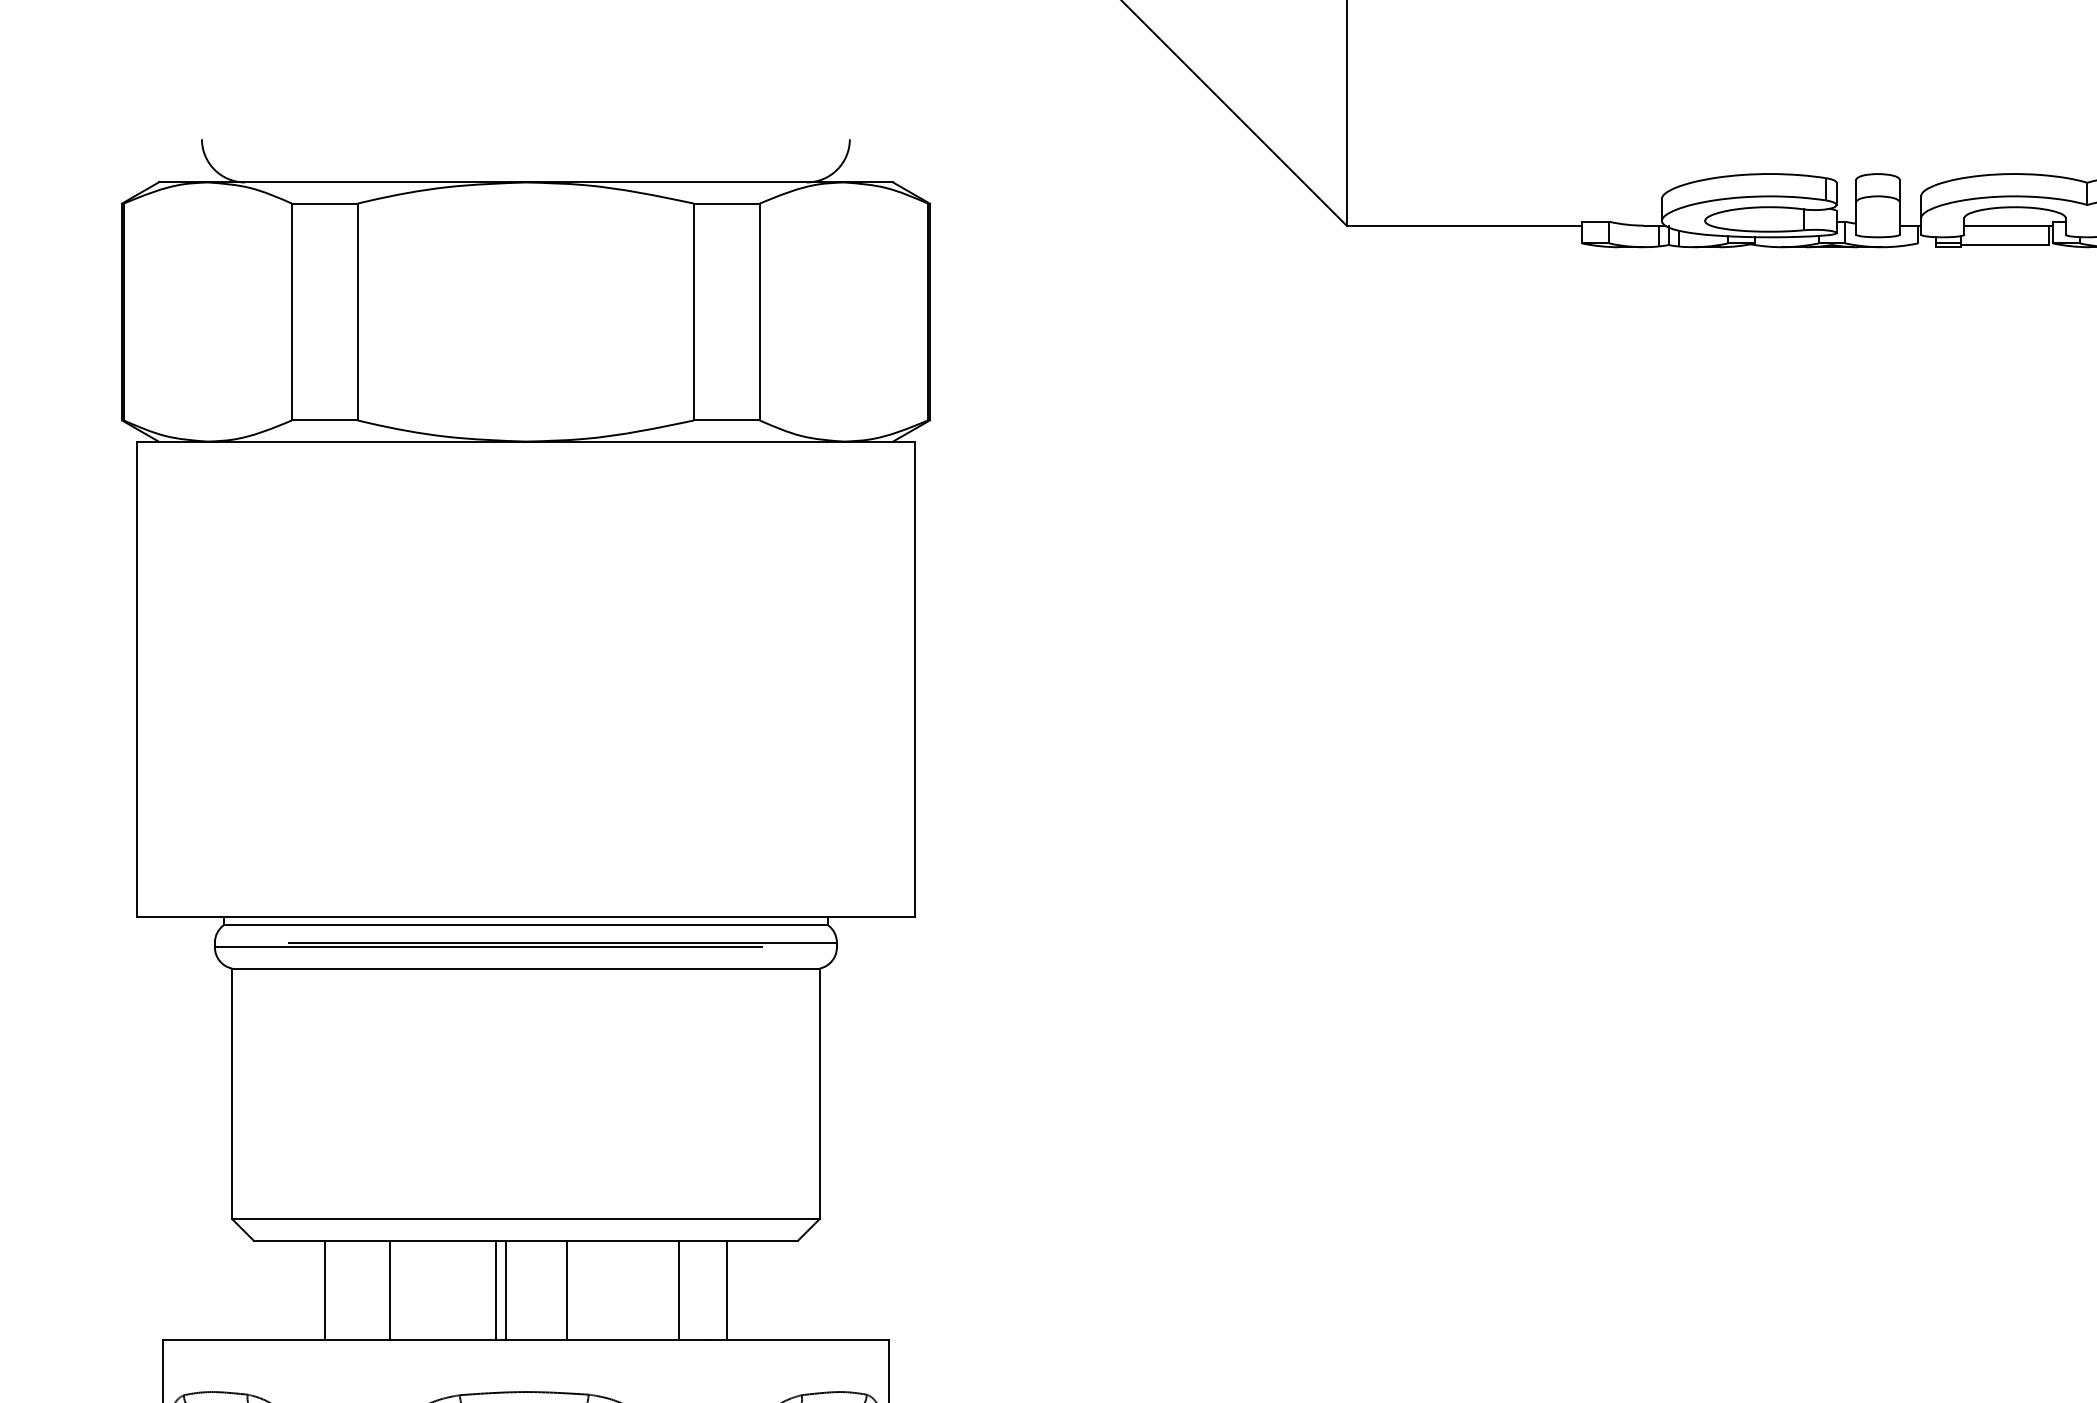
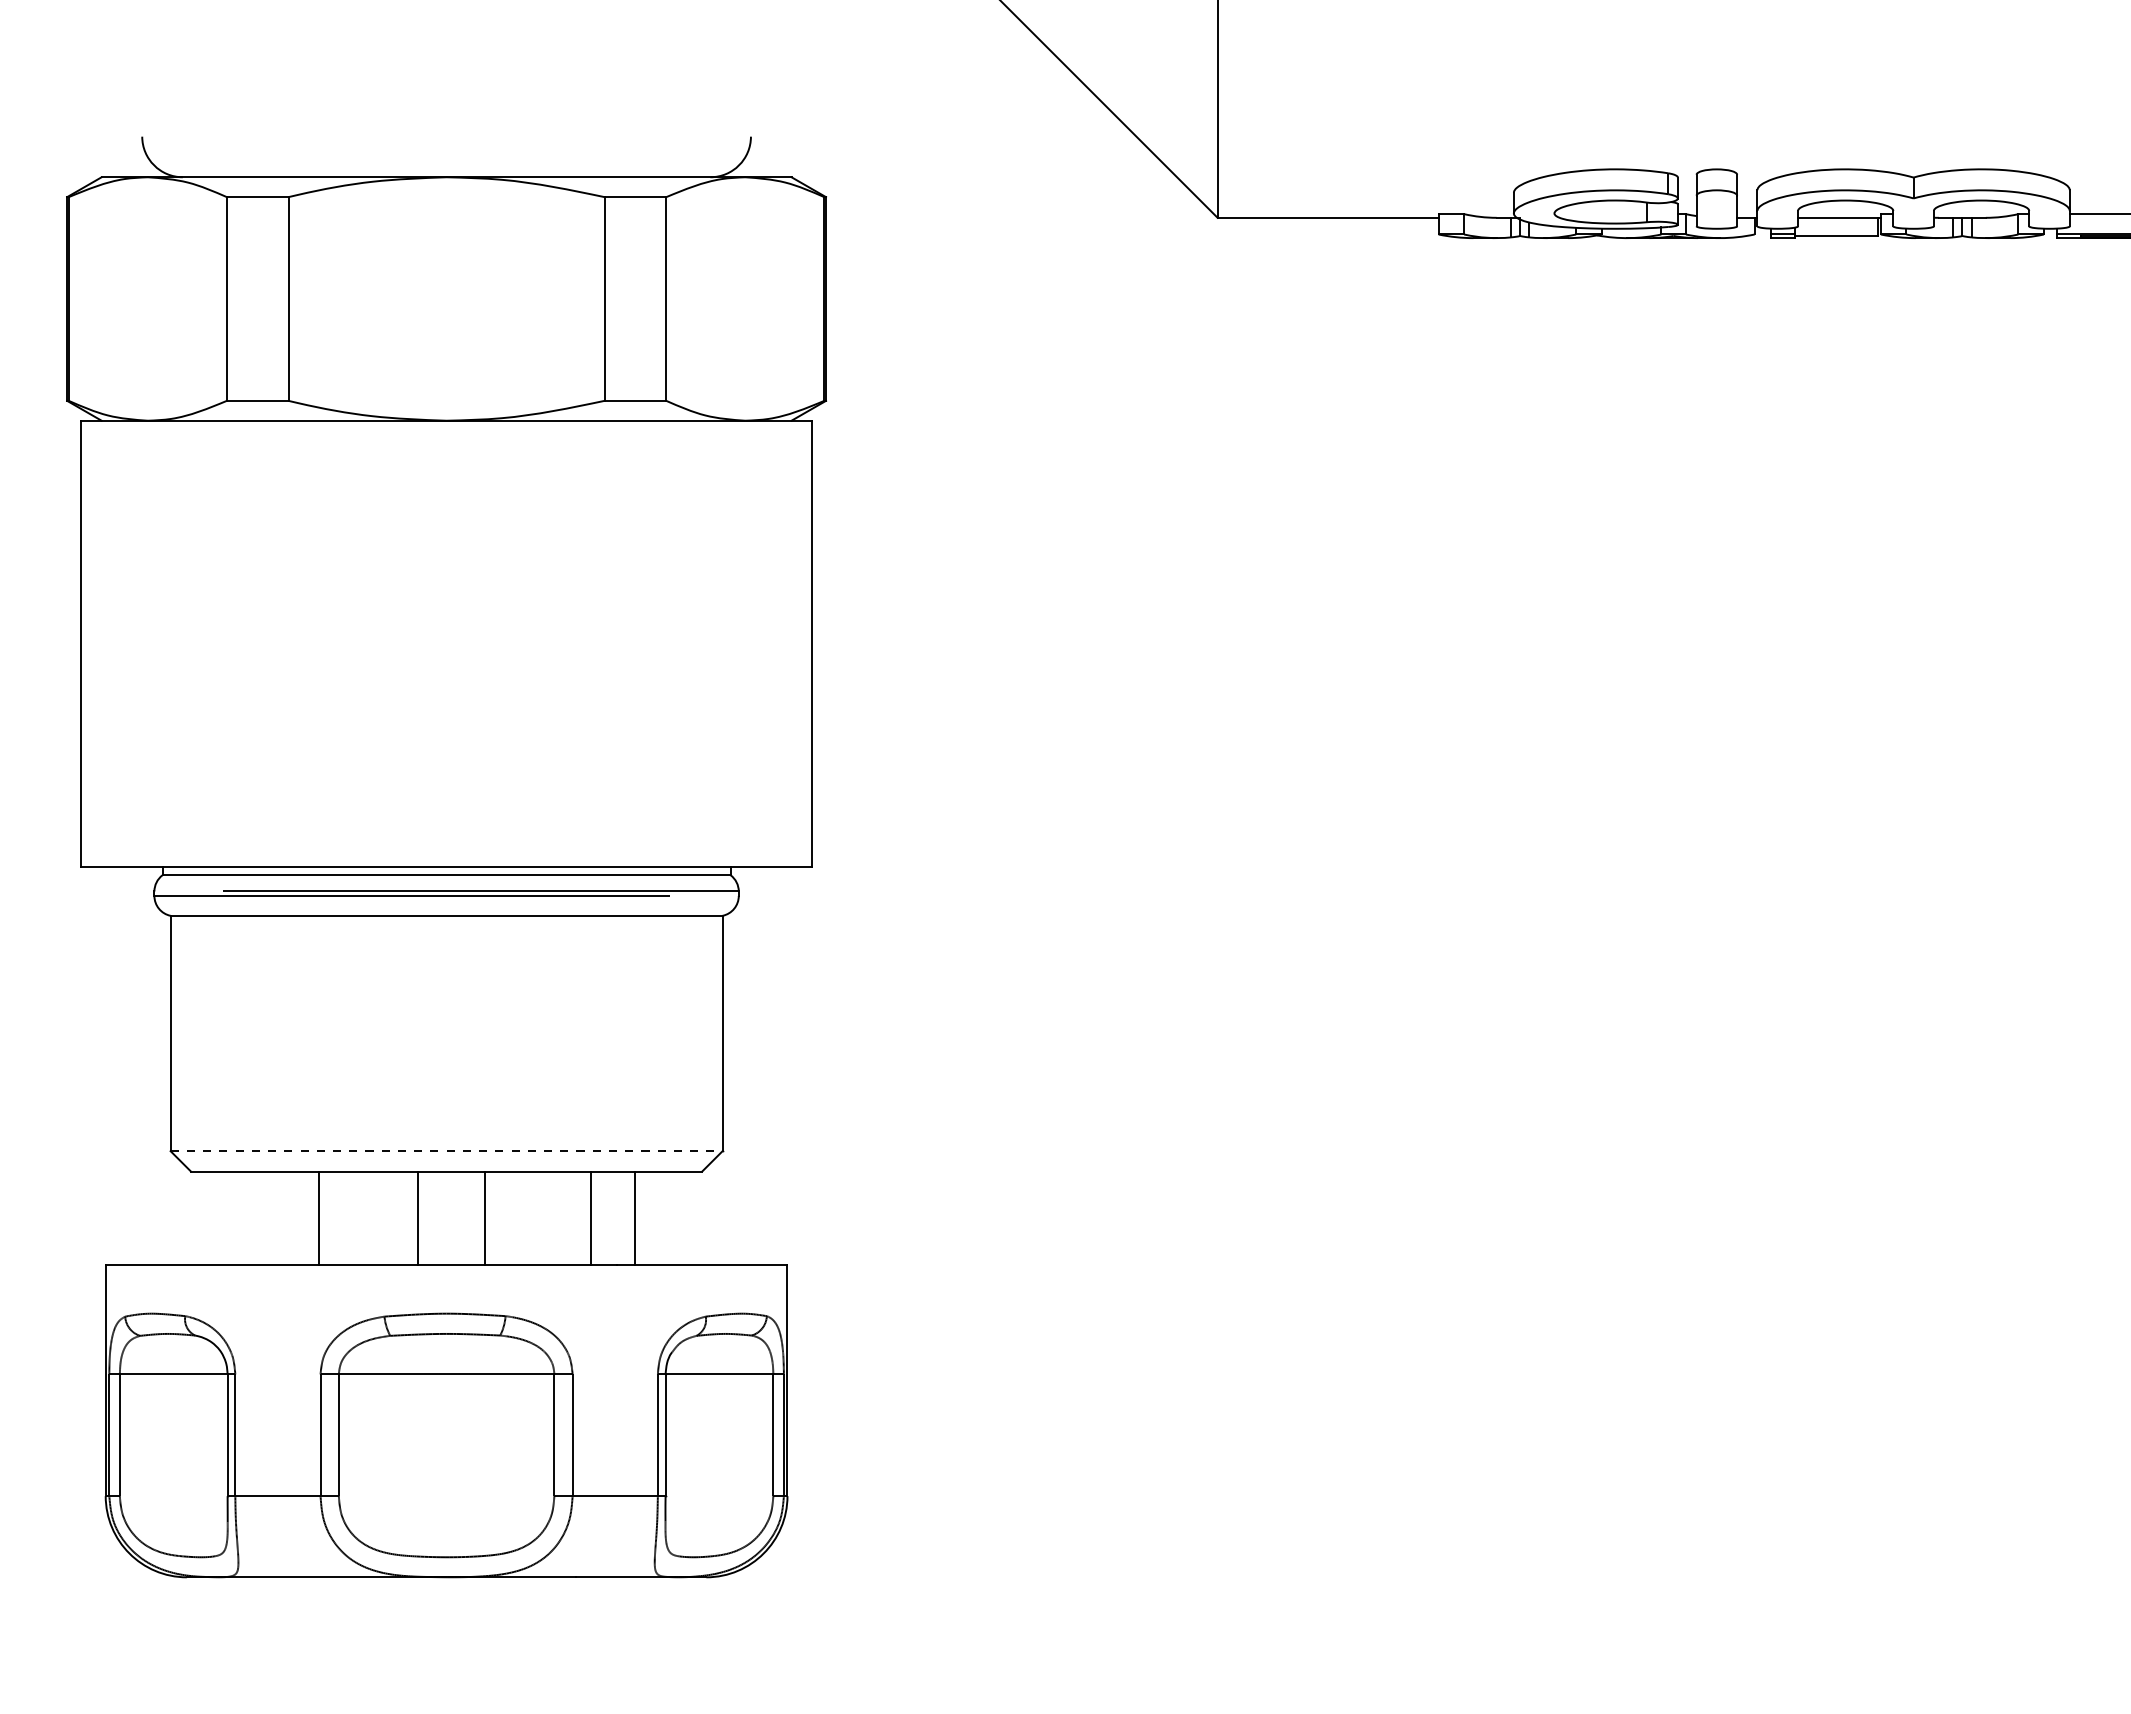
line: (525, 1219) -> (446, 1151), solid -> dashed
line: (324, 1289) -> (257, 1217), removed
line: (505, 1289) -> (427, 1217), removed

